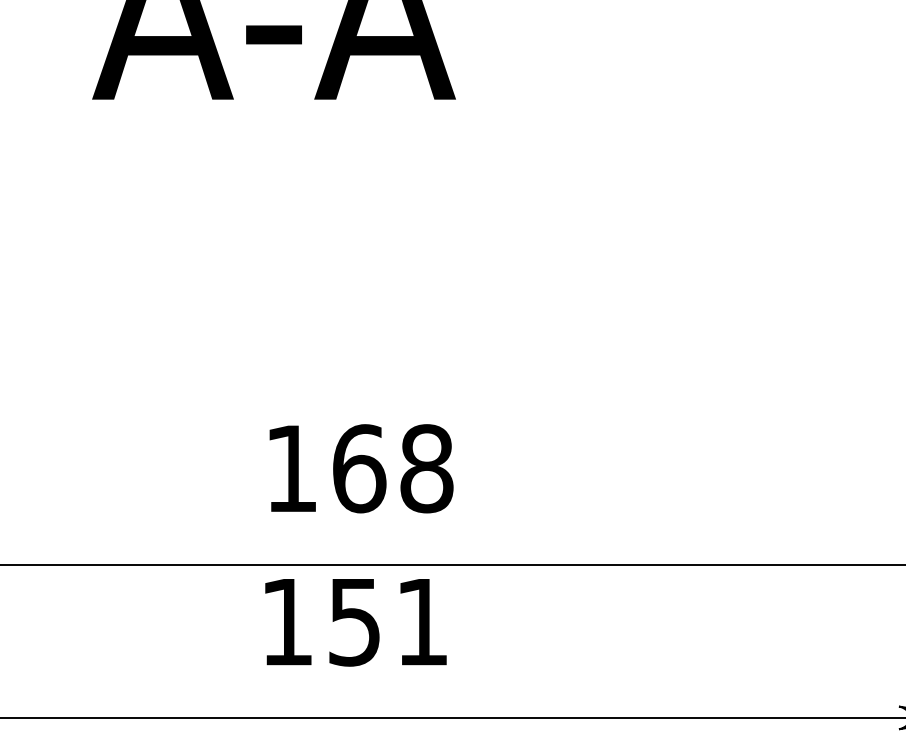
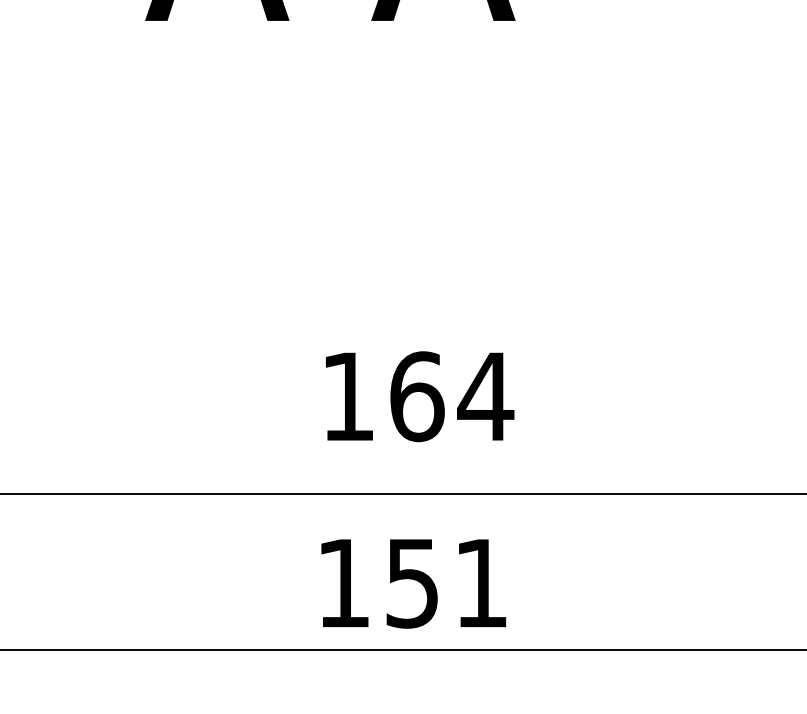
text: (426, 468) -> (485, 396), 168 -> 164
text: (355, 622) -> (413, 583), moved

